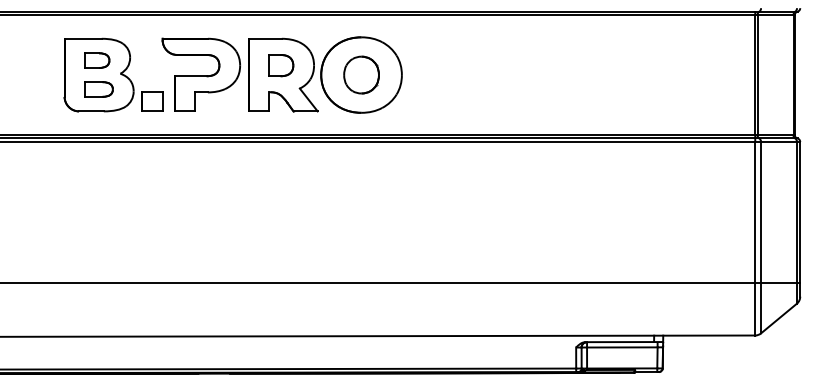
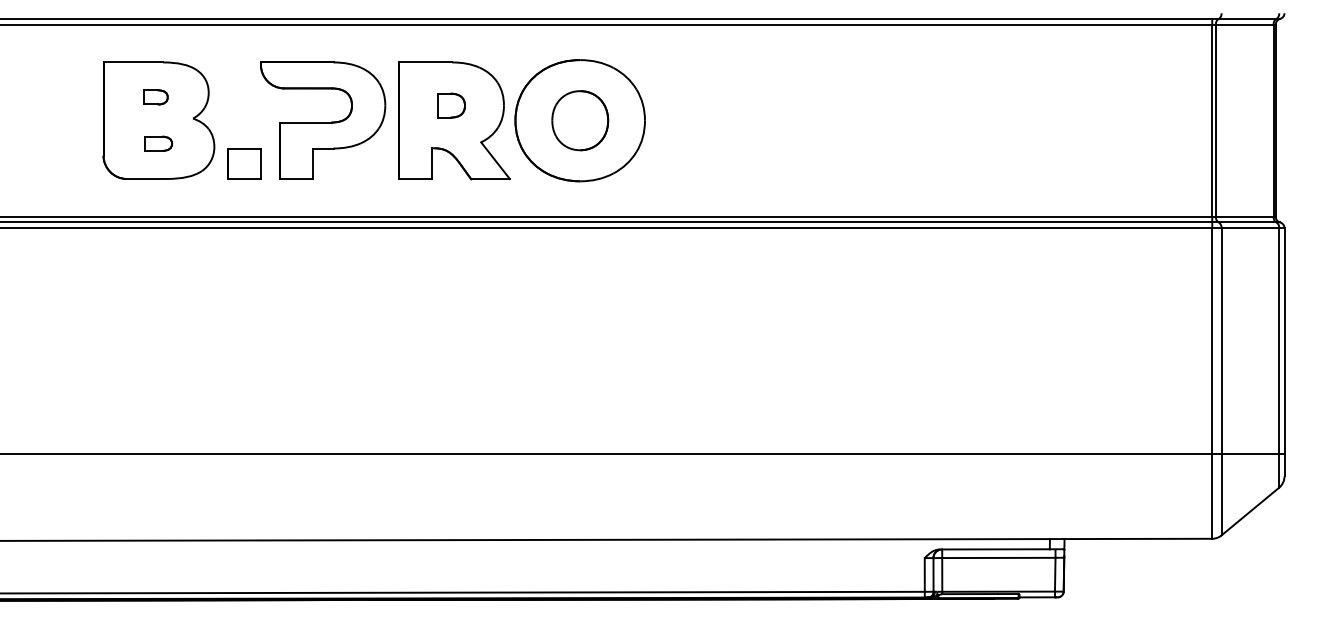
part: (97, 60) -> (156, 97), size x0.6
part: (281, 65) -> (451, 105), size x0.7
part: (98, 89) -> (157, 143), size x0.6

